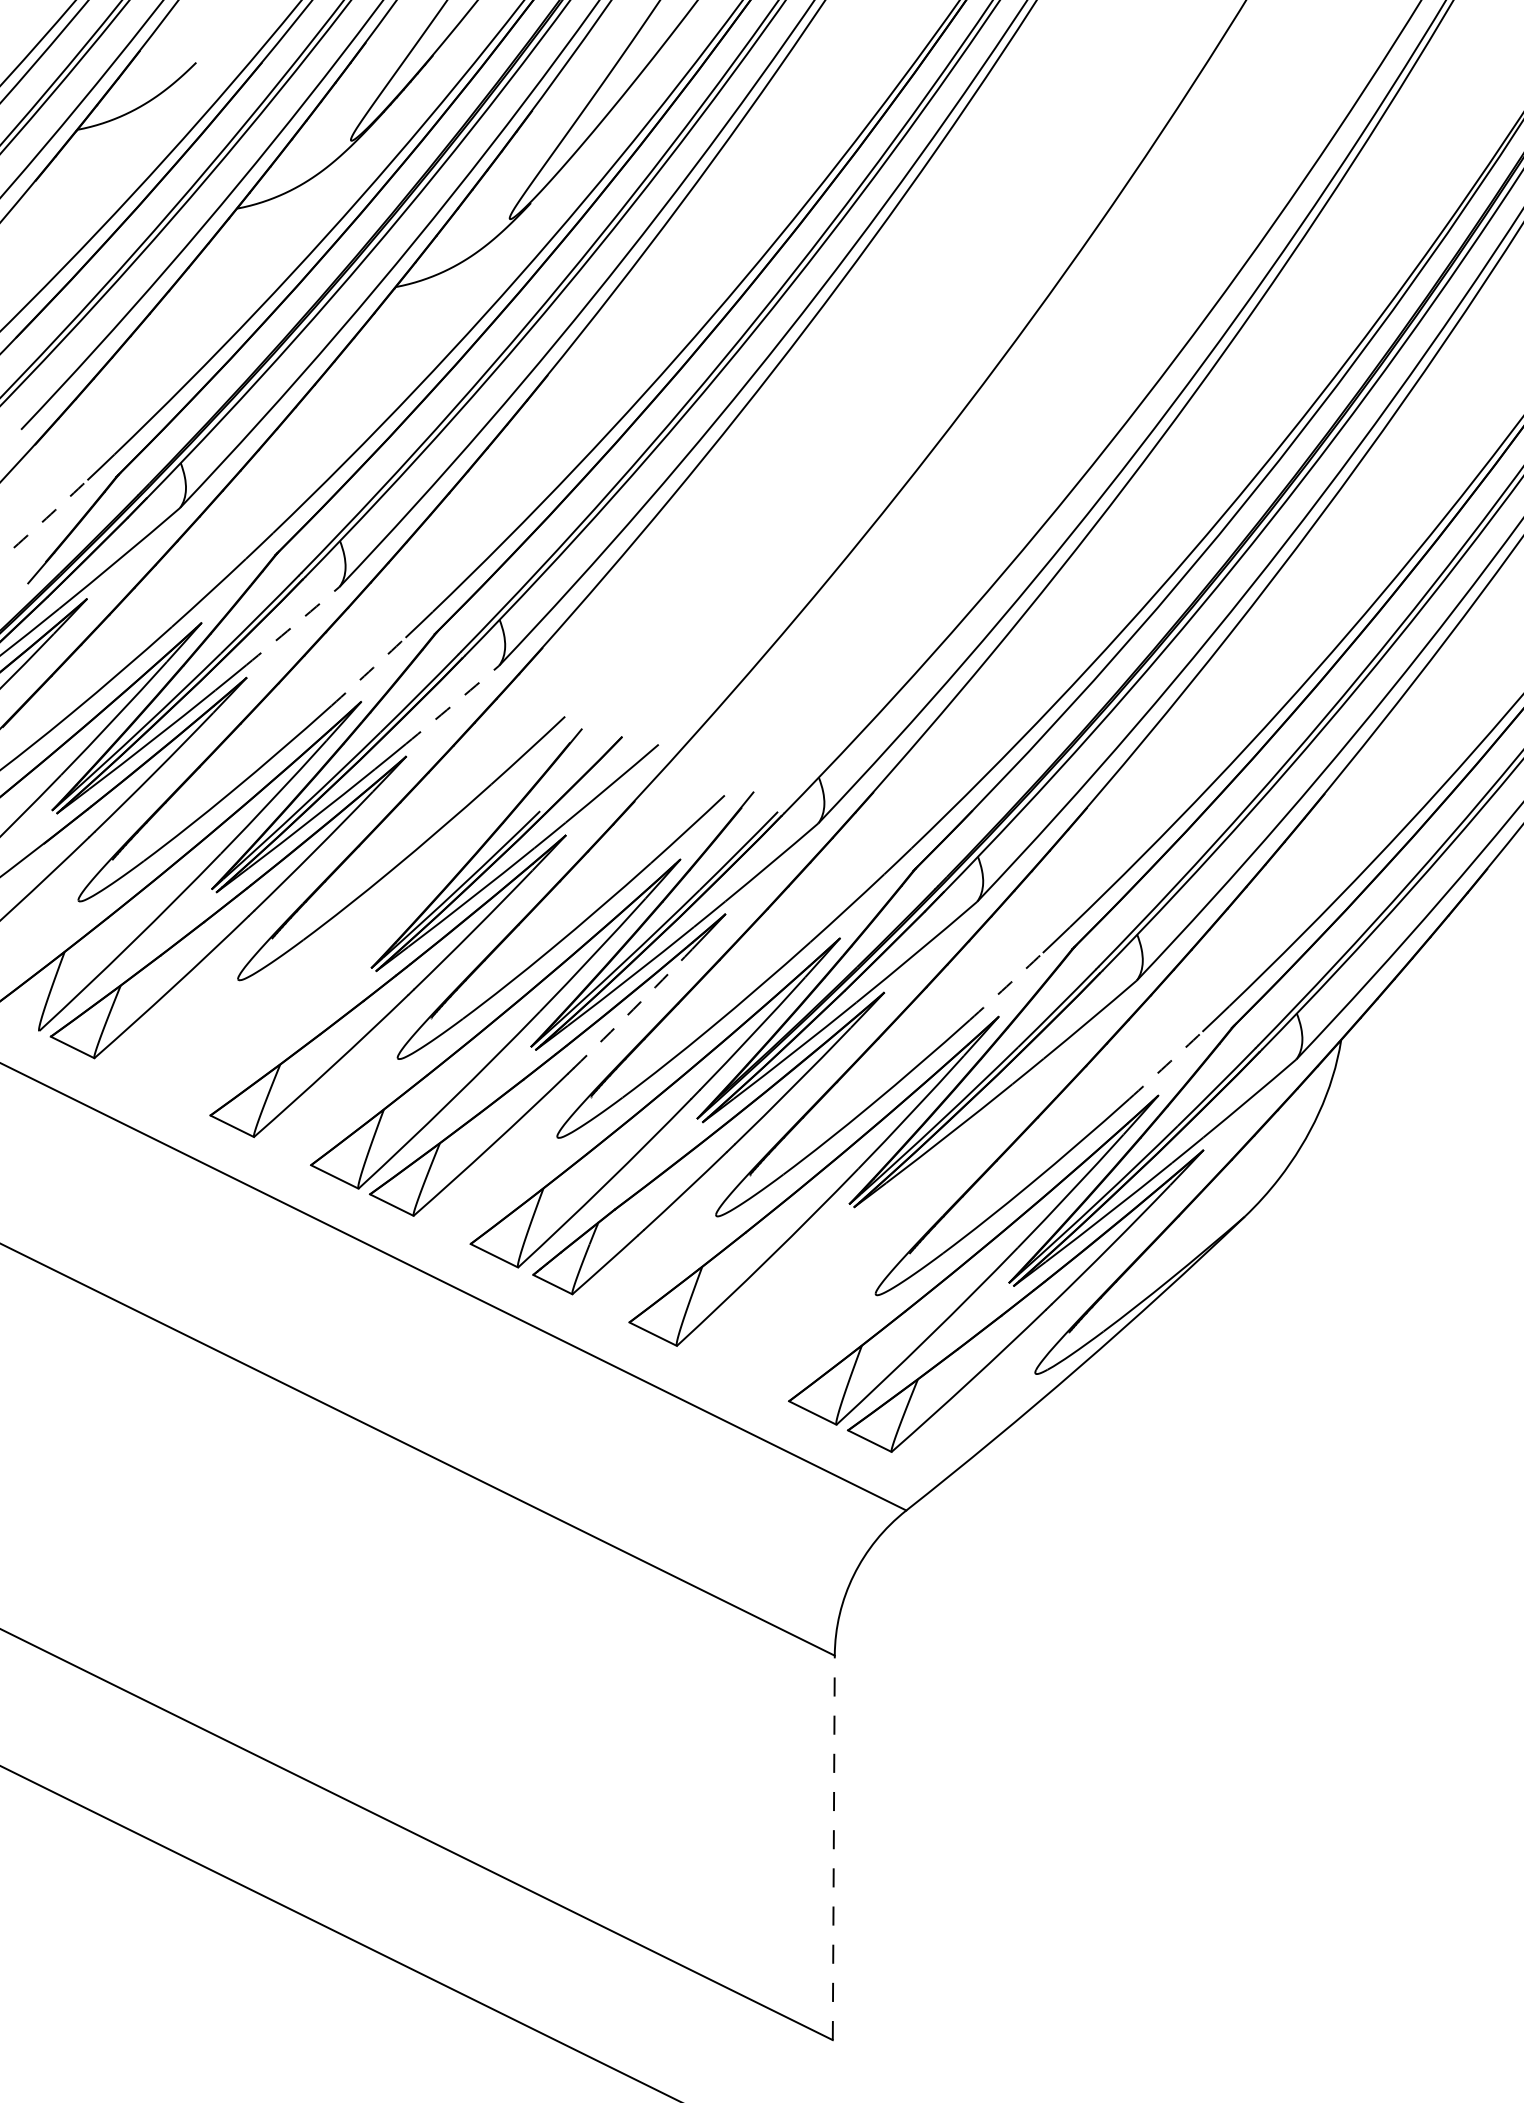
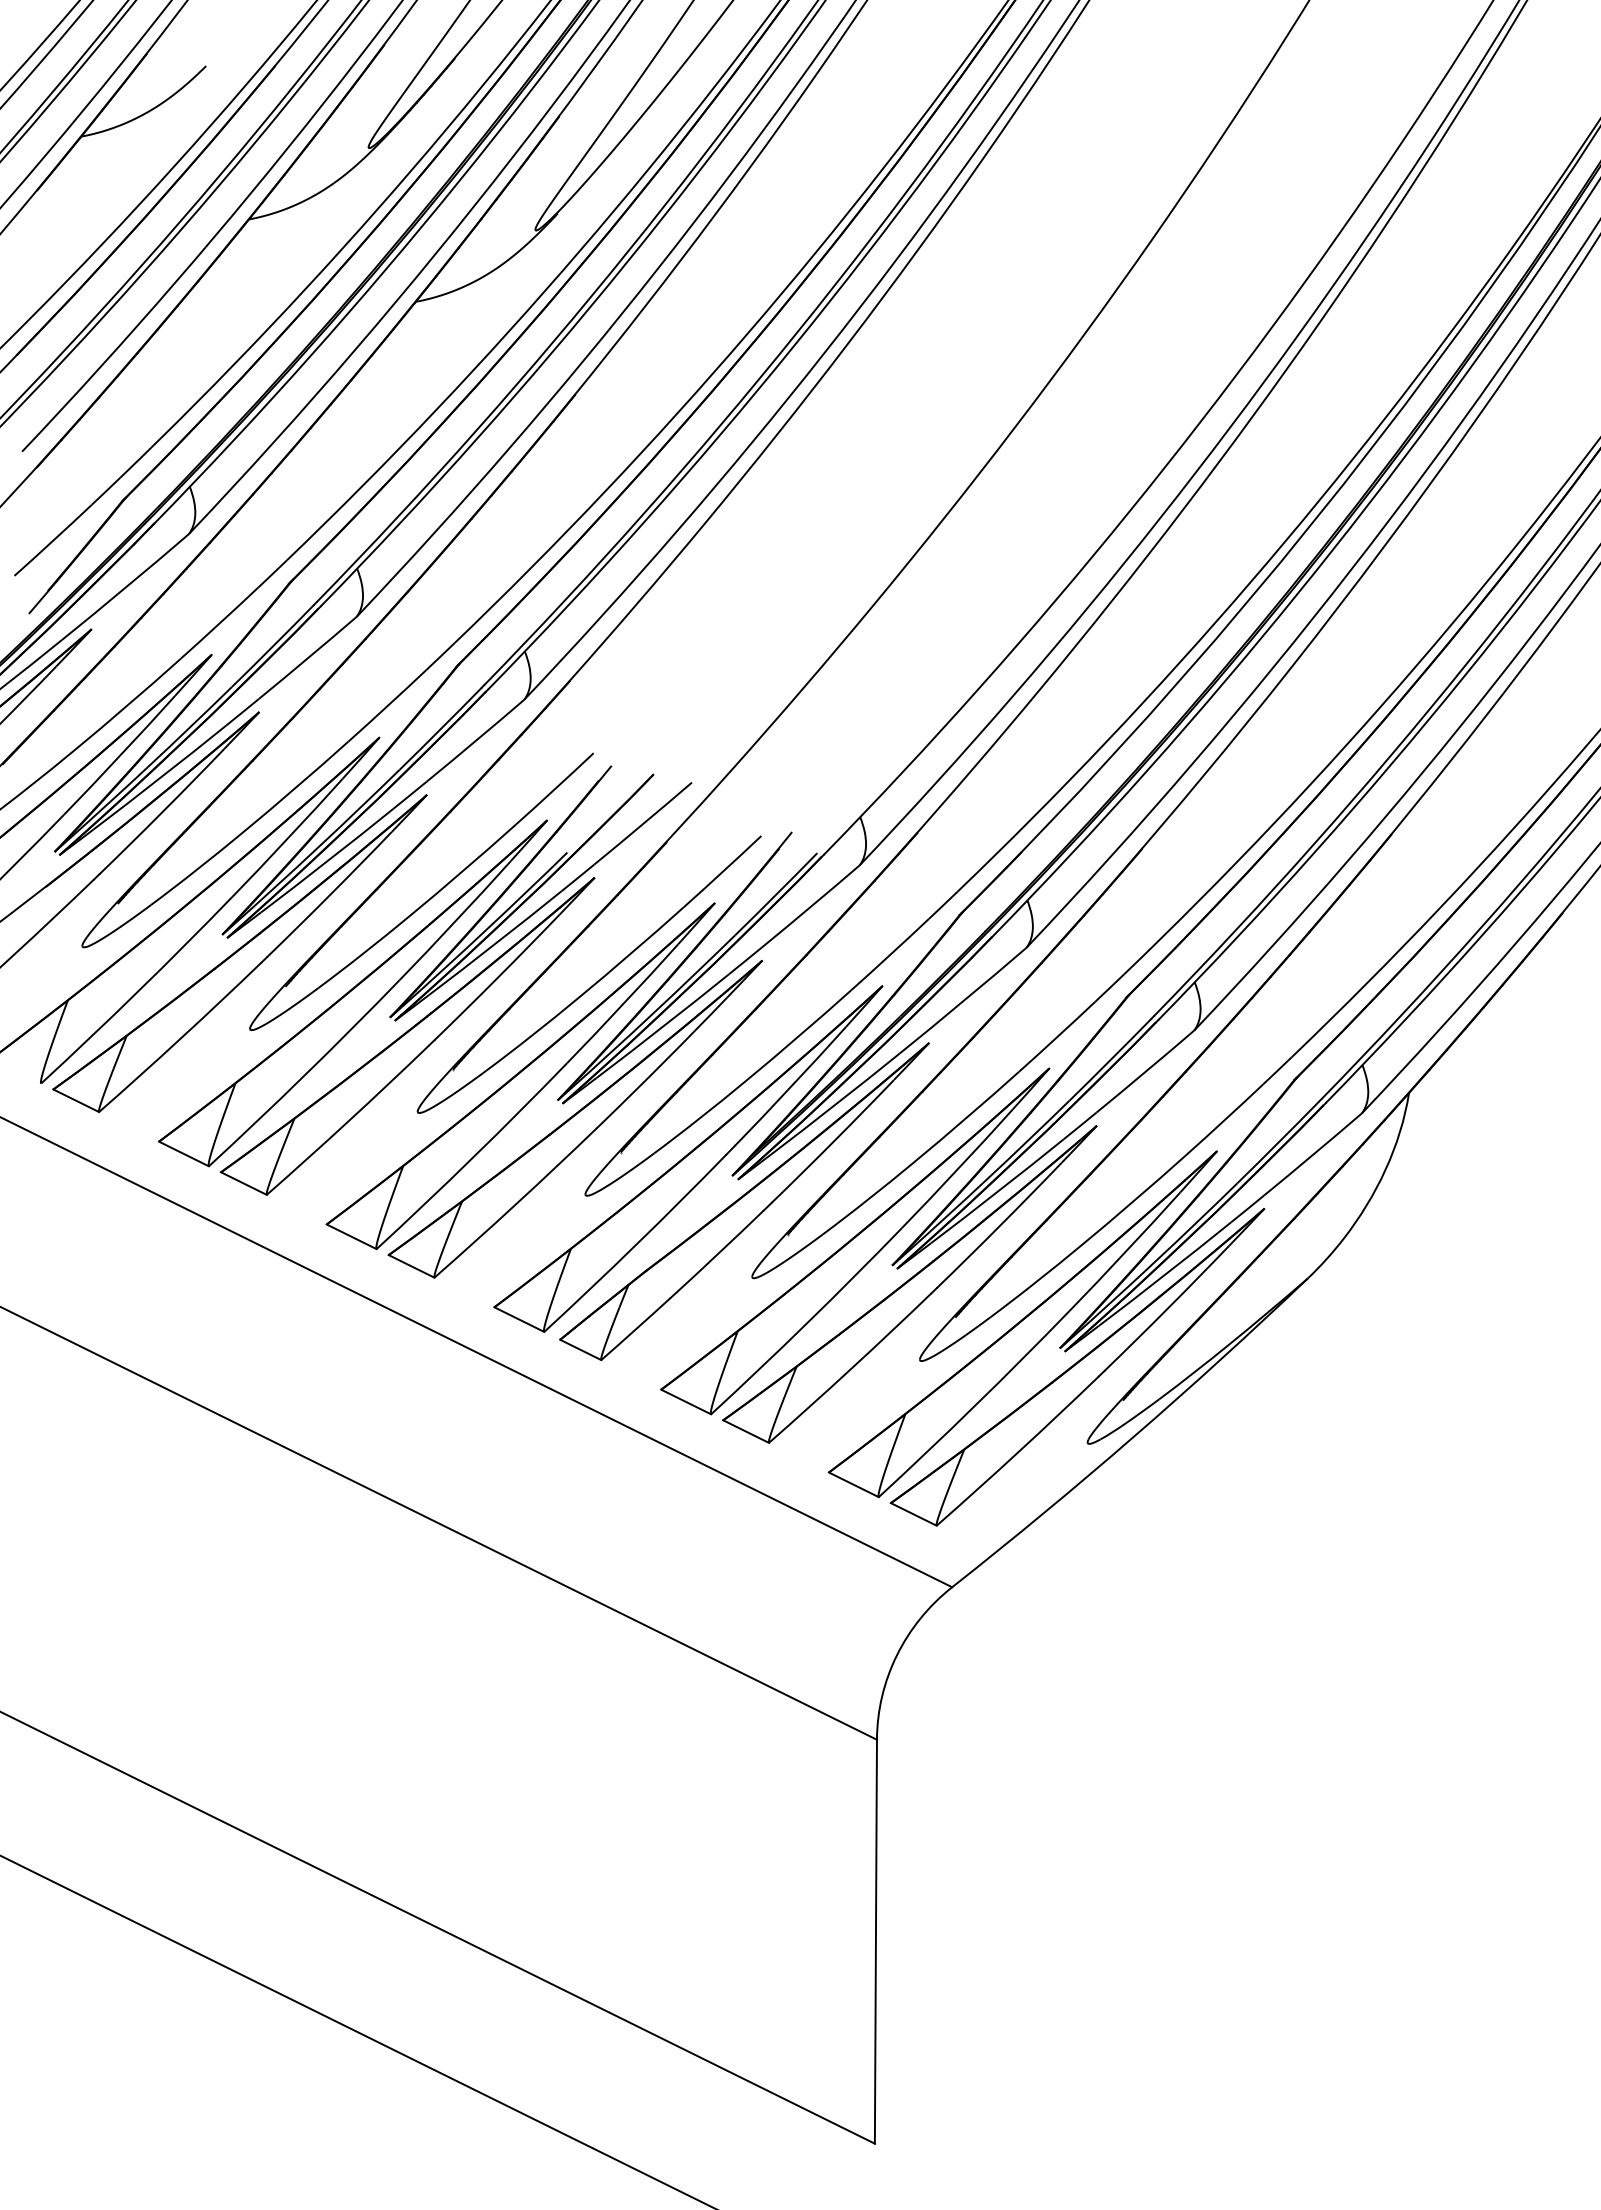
arc: (51, 514) -> (53, 540), dashed -> solid
arc: (293, 626) -> (308, 658), dashed -> solid
arc: (368, 672) -> (387, 706), dashed -> solid
arc: (452, 705) -> (475, 741), dashed -> solid
part: (335, 945) -> (352, 993), added
arc: (1006, 986) -> (1057, 1036), dashed -> solid
arc: (633, 1009) -> (665, 1060), dashed -> solid
arc: (1166, 1065) -> (1225, 1119), dashed -> solid
part: (865, 1222) -> (909, 1284), added
line: (833, 1847) -> (875, 1941), dashed -> solid

